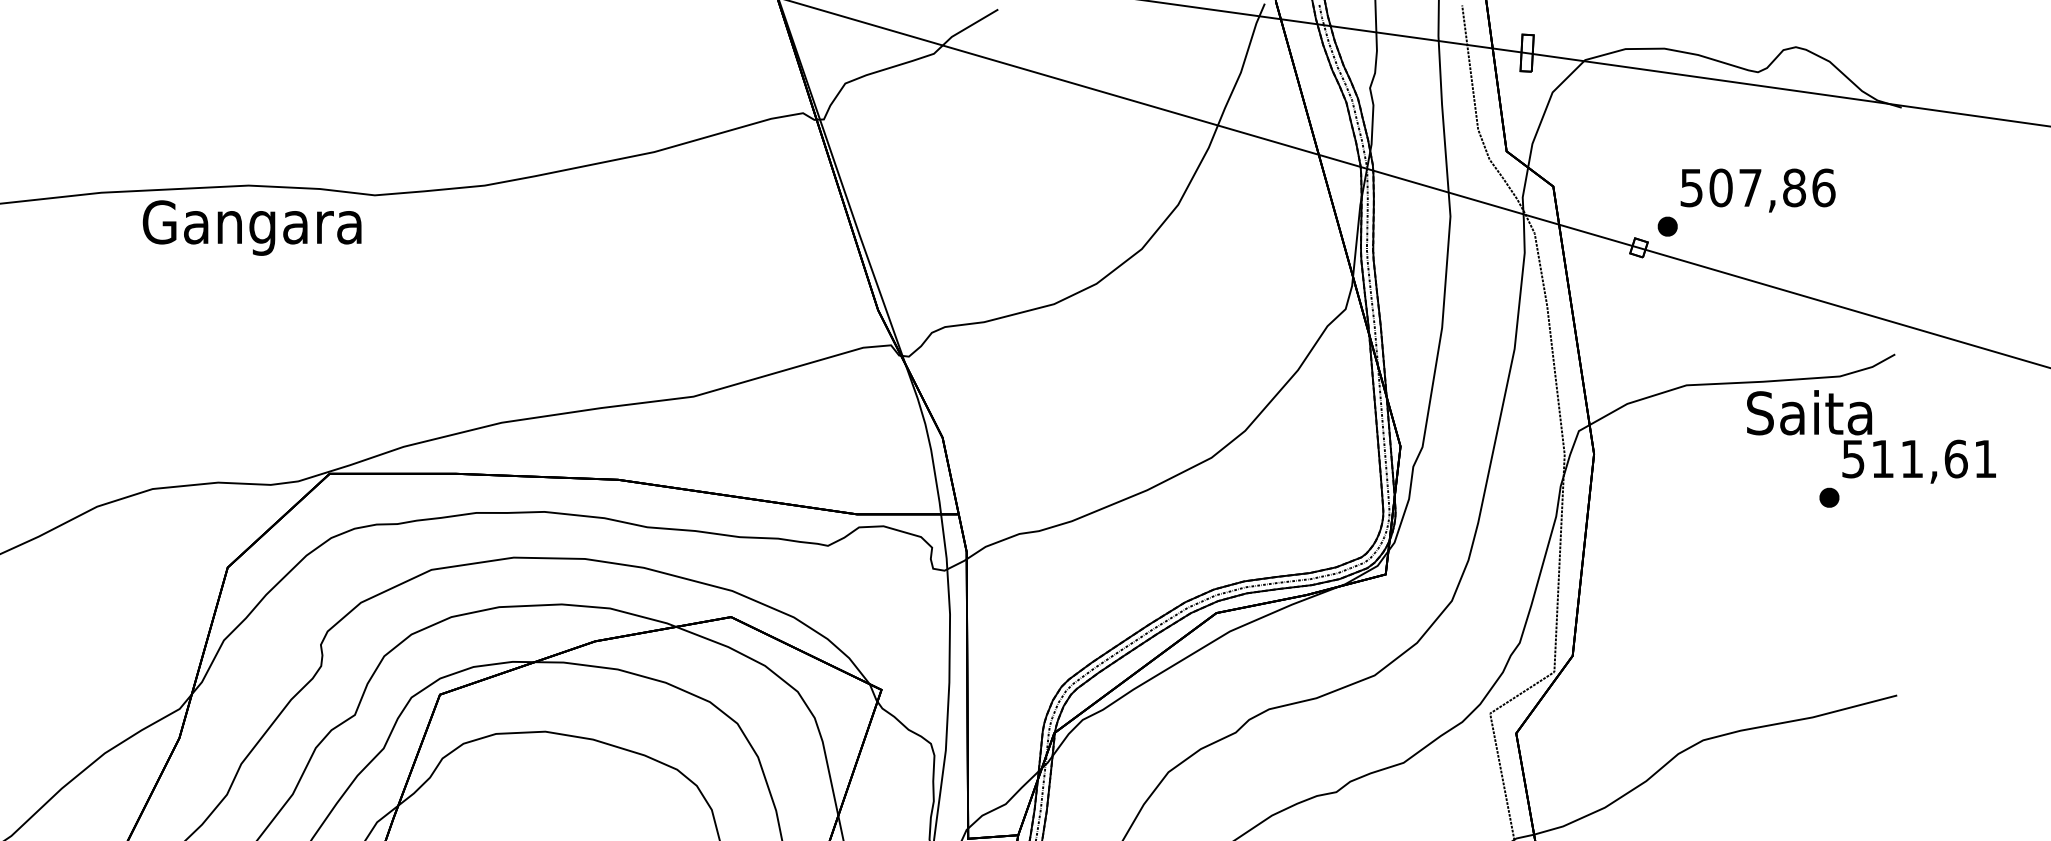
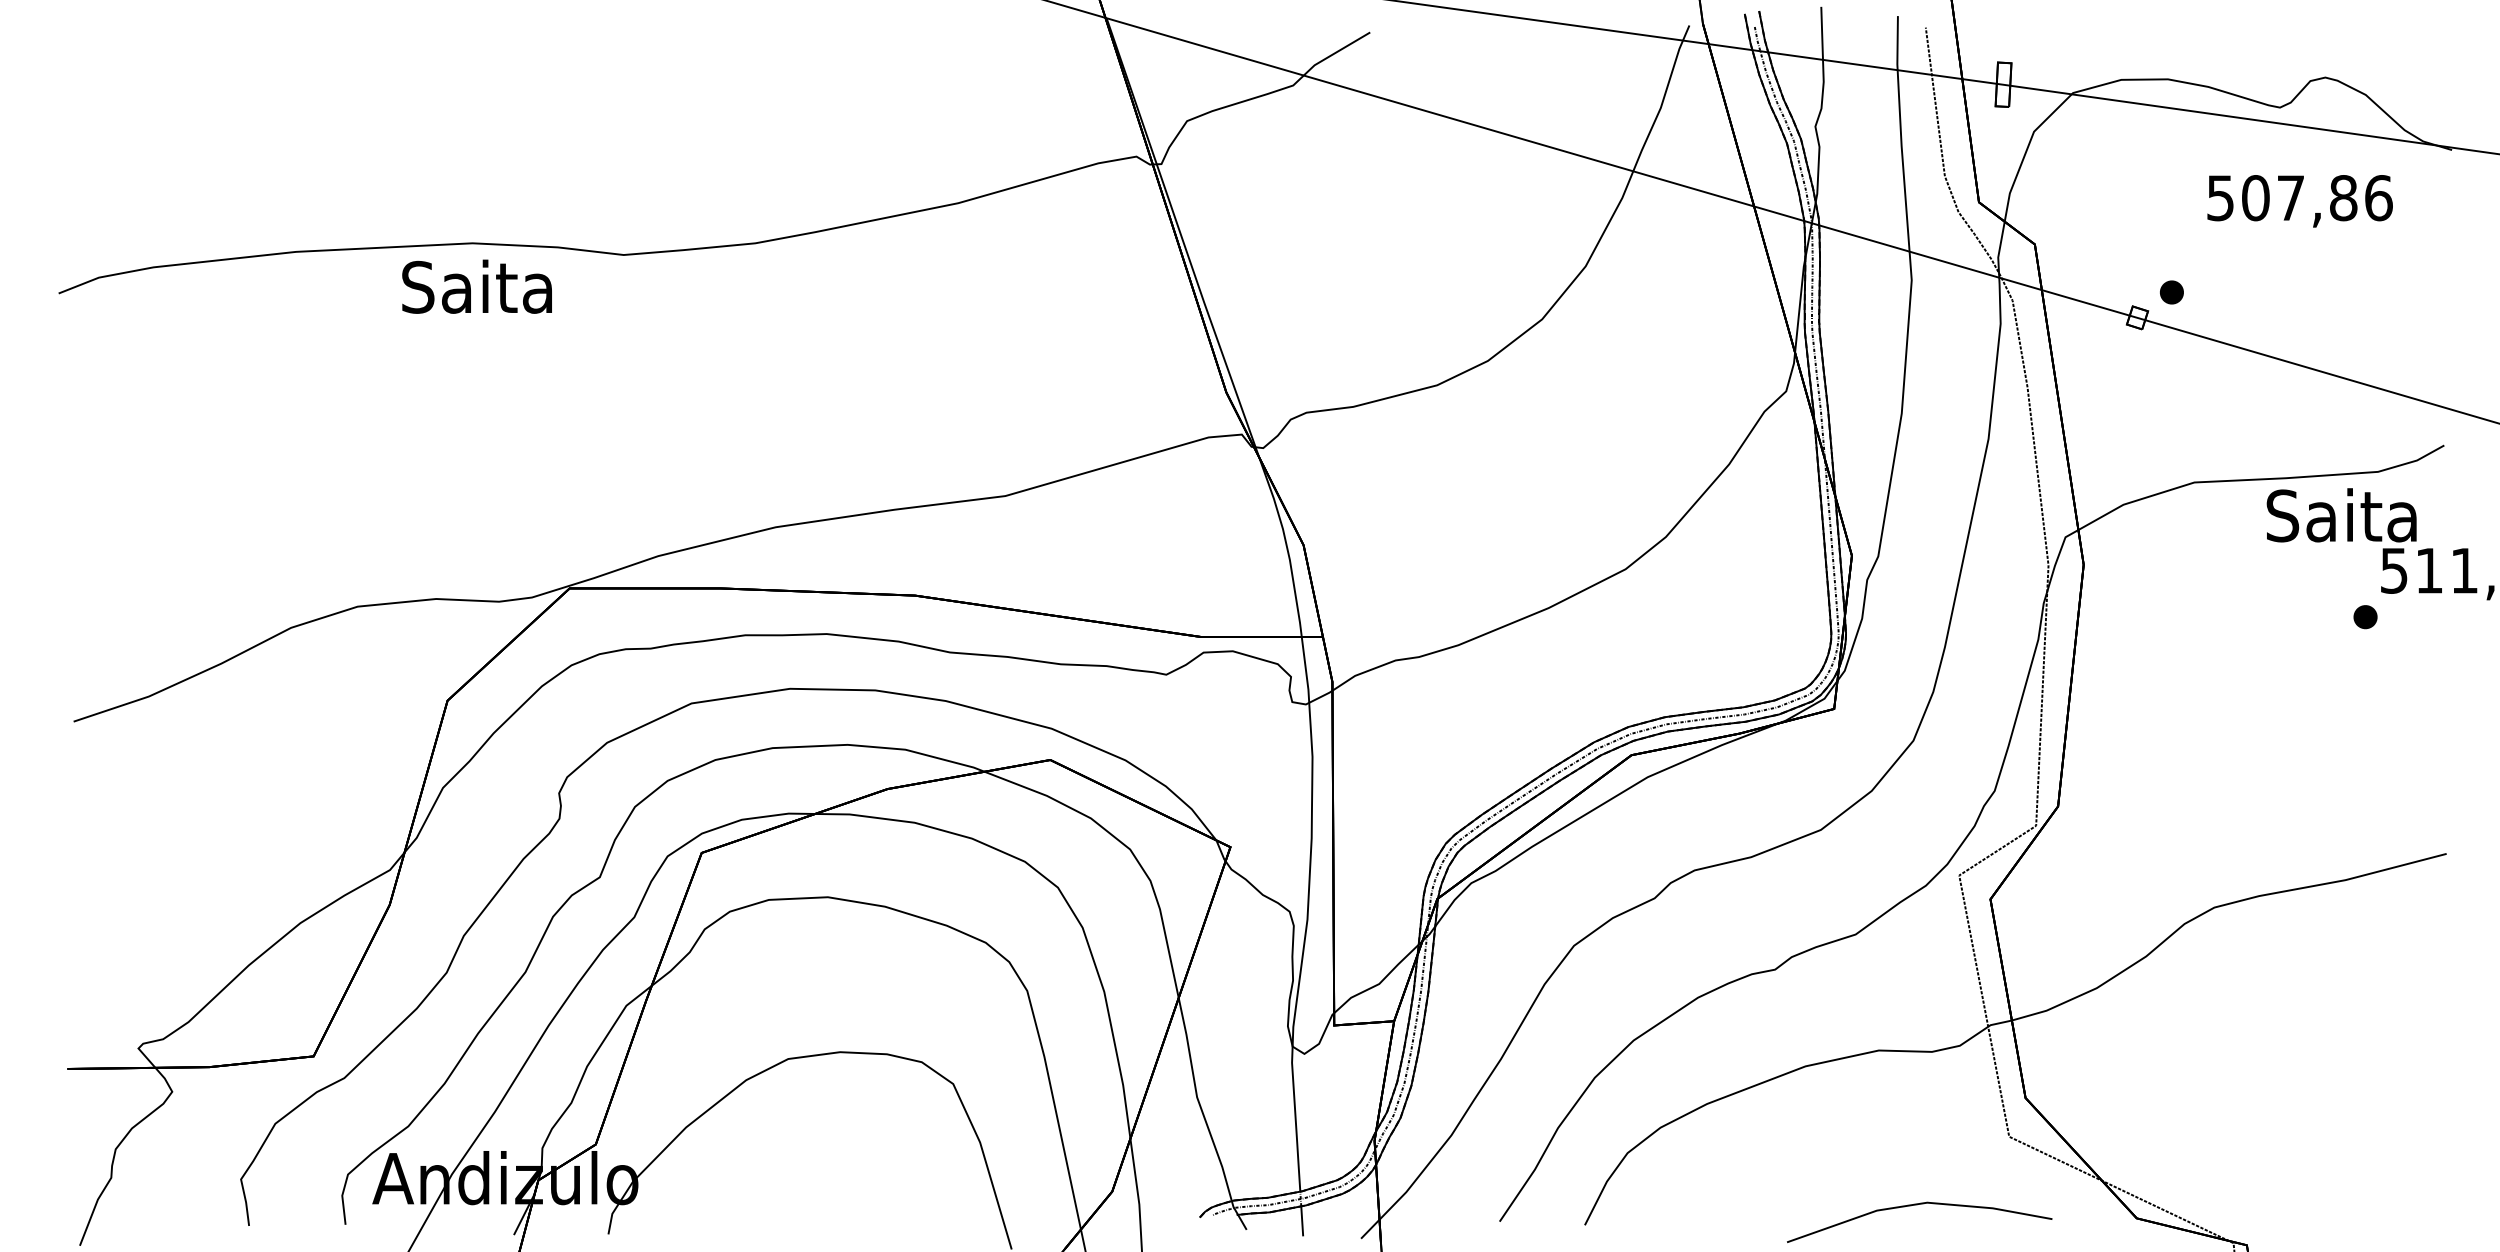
text: (1757, 190) -> (2299, 201), moved
text: (251, 227) -> (476, 293), Gangara -> Saita

